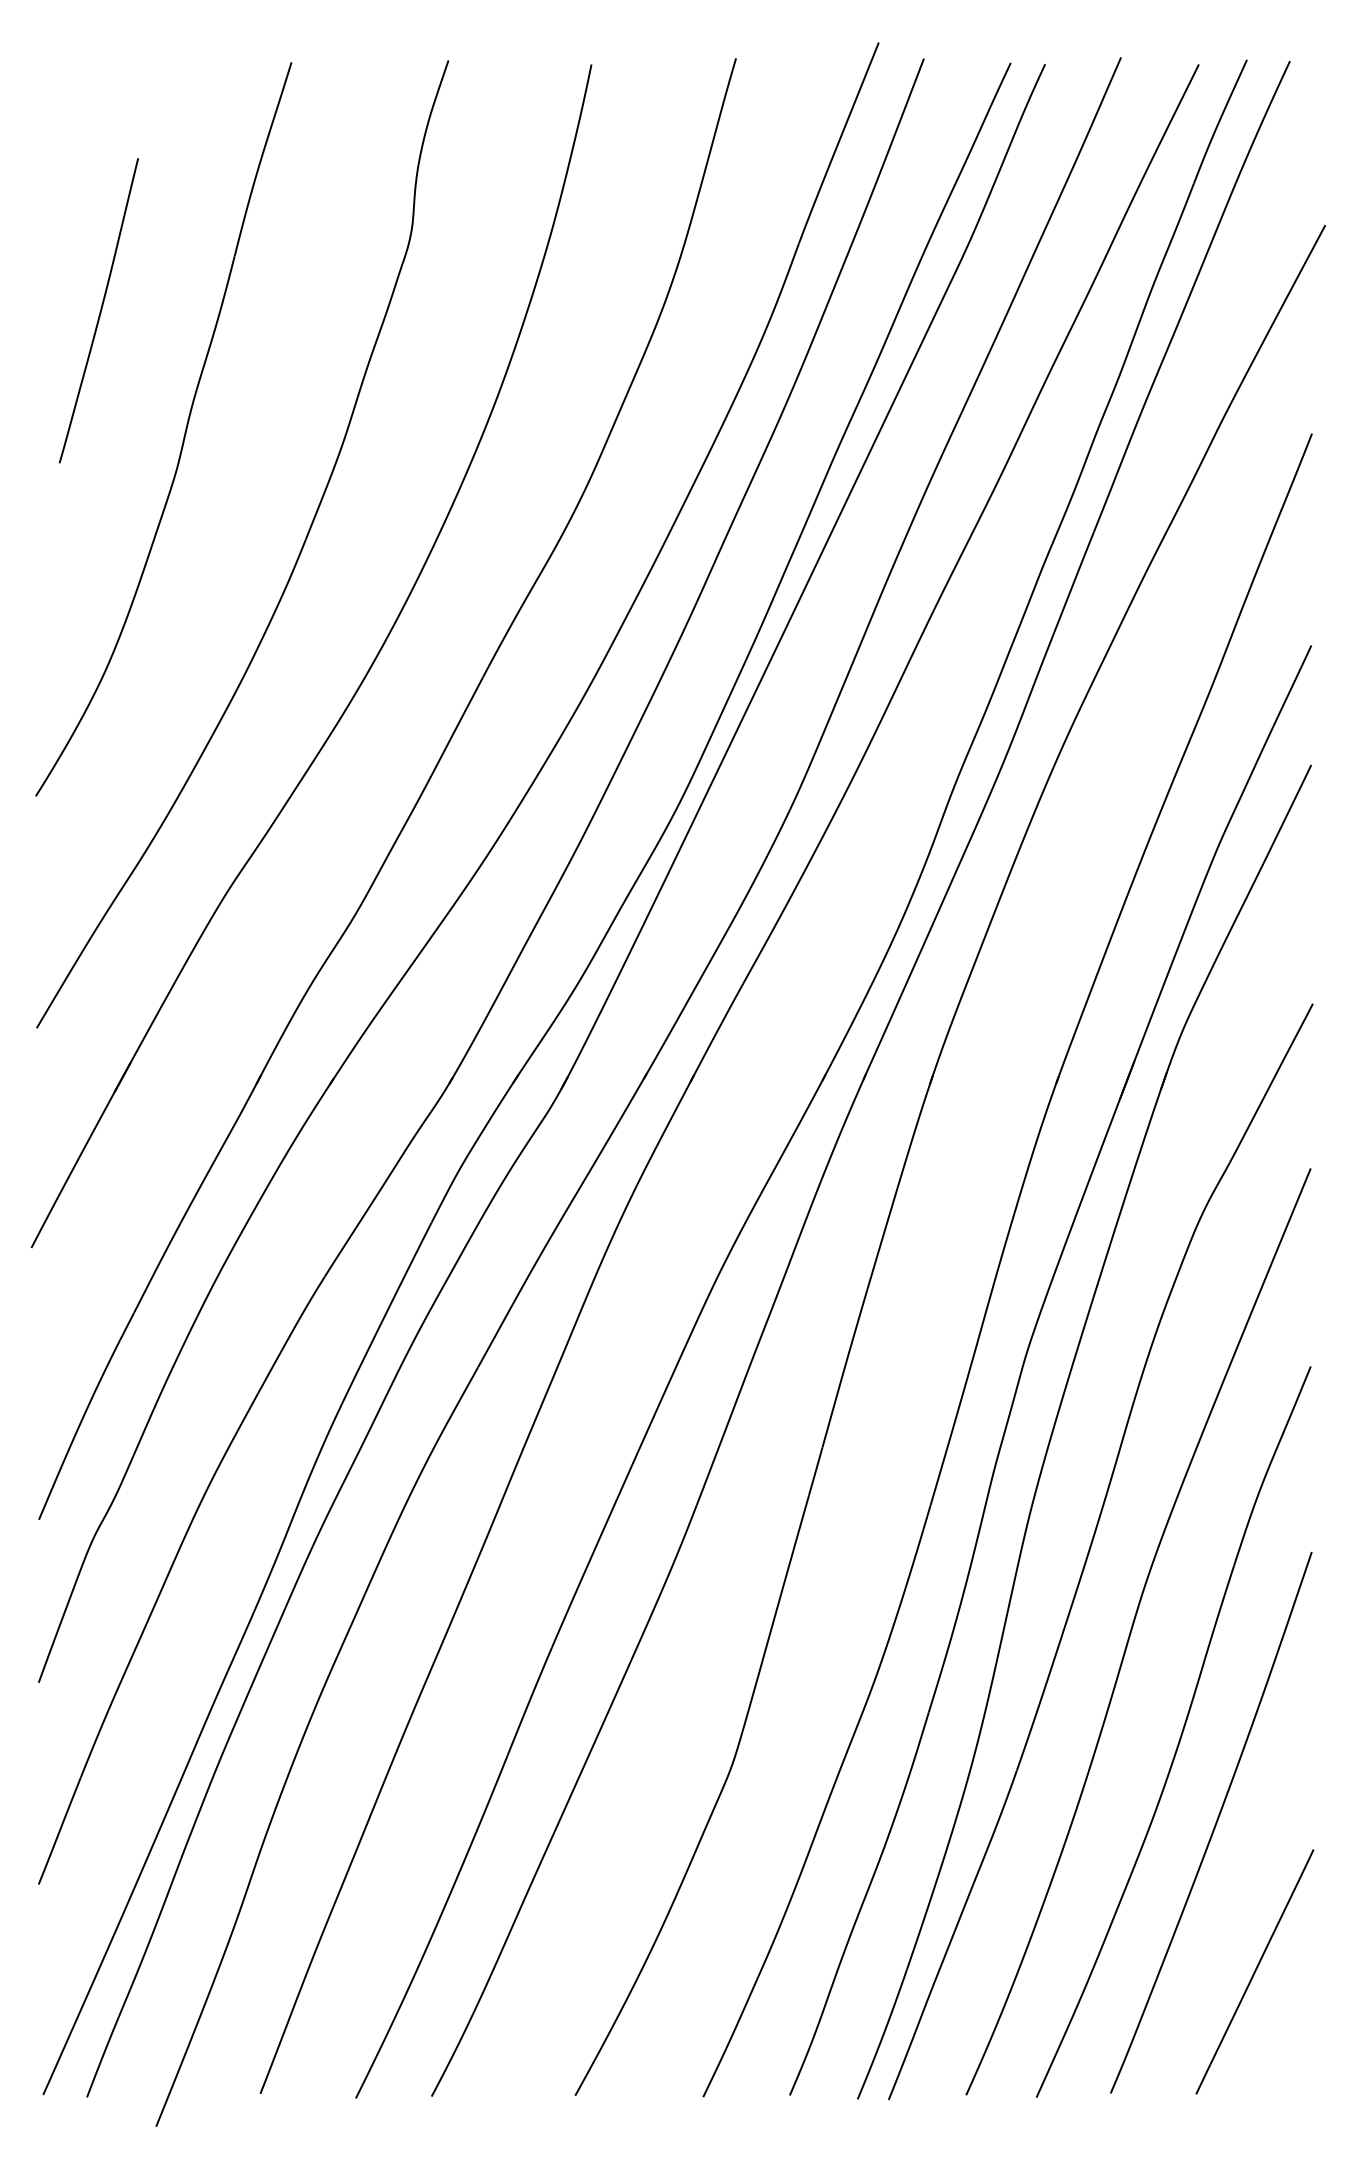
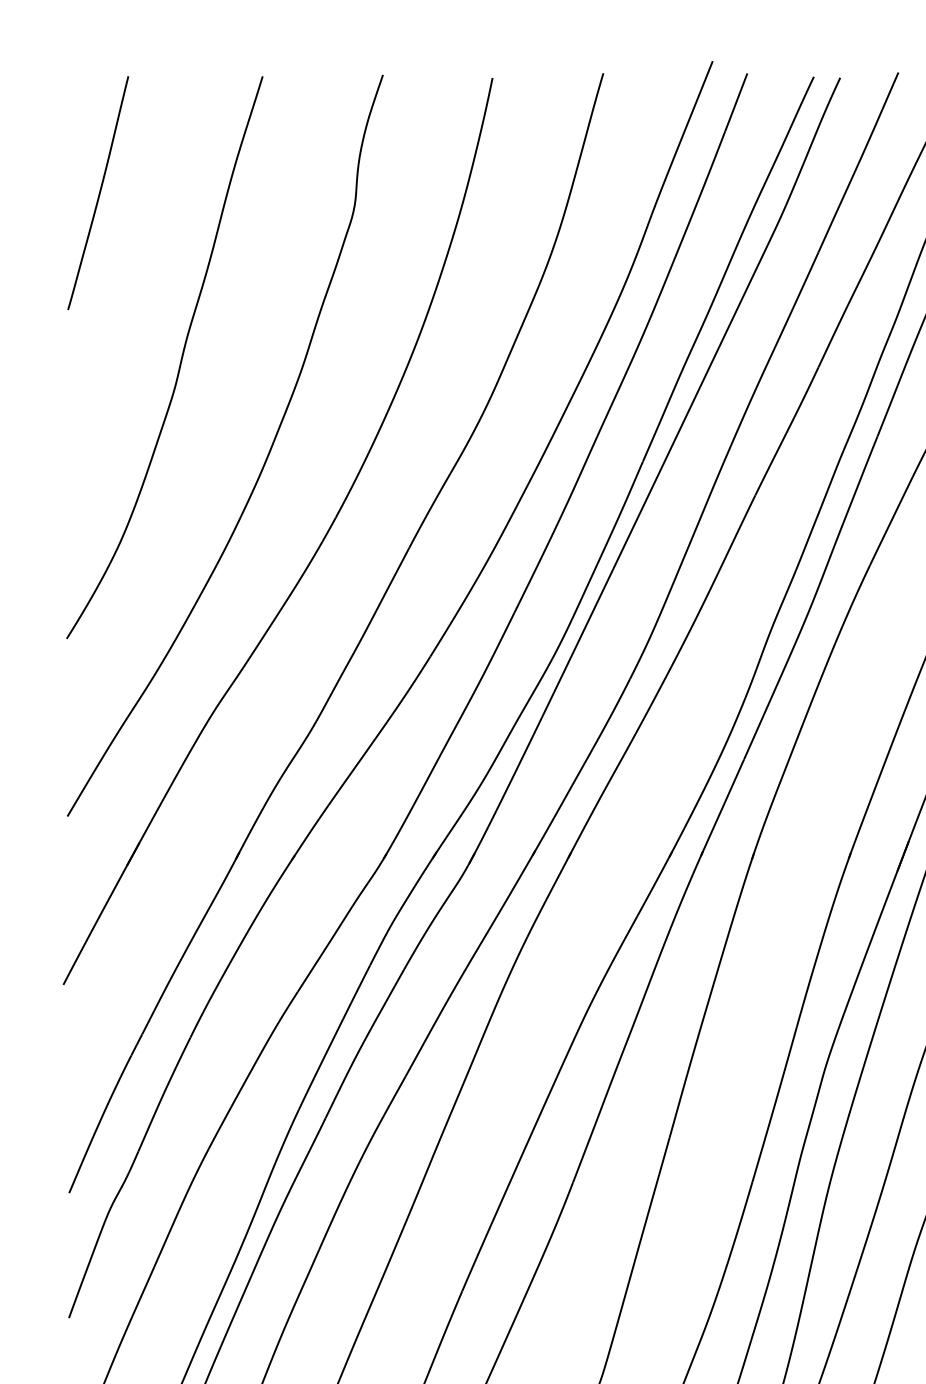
curve: (99, 311) -> (98, 193), moved

